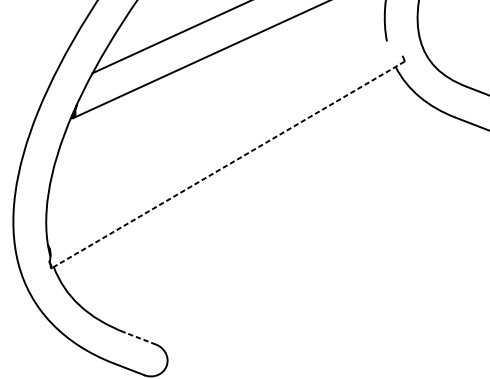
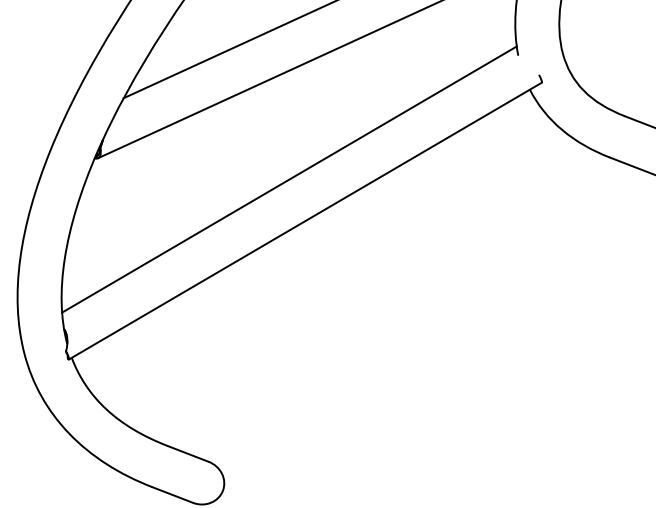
line: (216, 133) -> (289, 179), added
line: (228, 165) -> (305, 221), dashed -> solid
line: (140, 339) -> (188, 454), dashed -> solid

